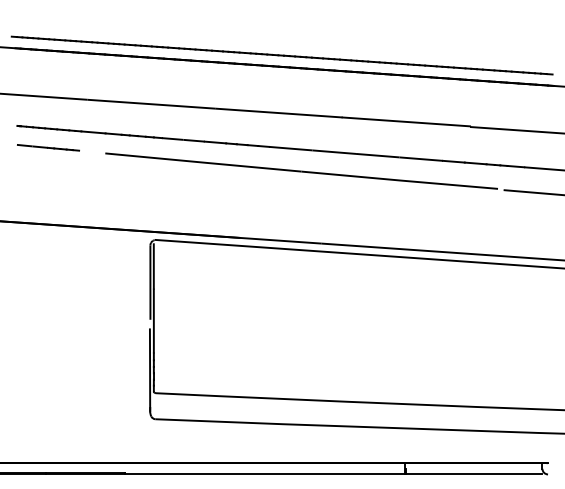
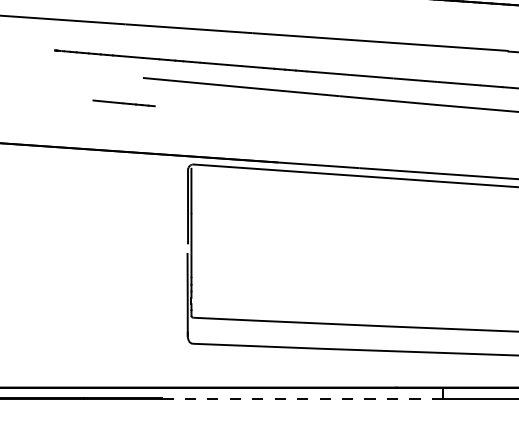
line: (48, 147) -> (124, 103), moved
line: (265, 474) -> (303, 399), solid -> dashed

